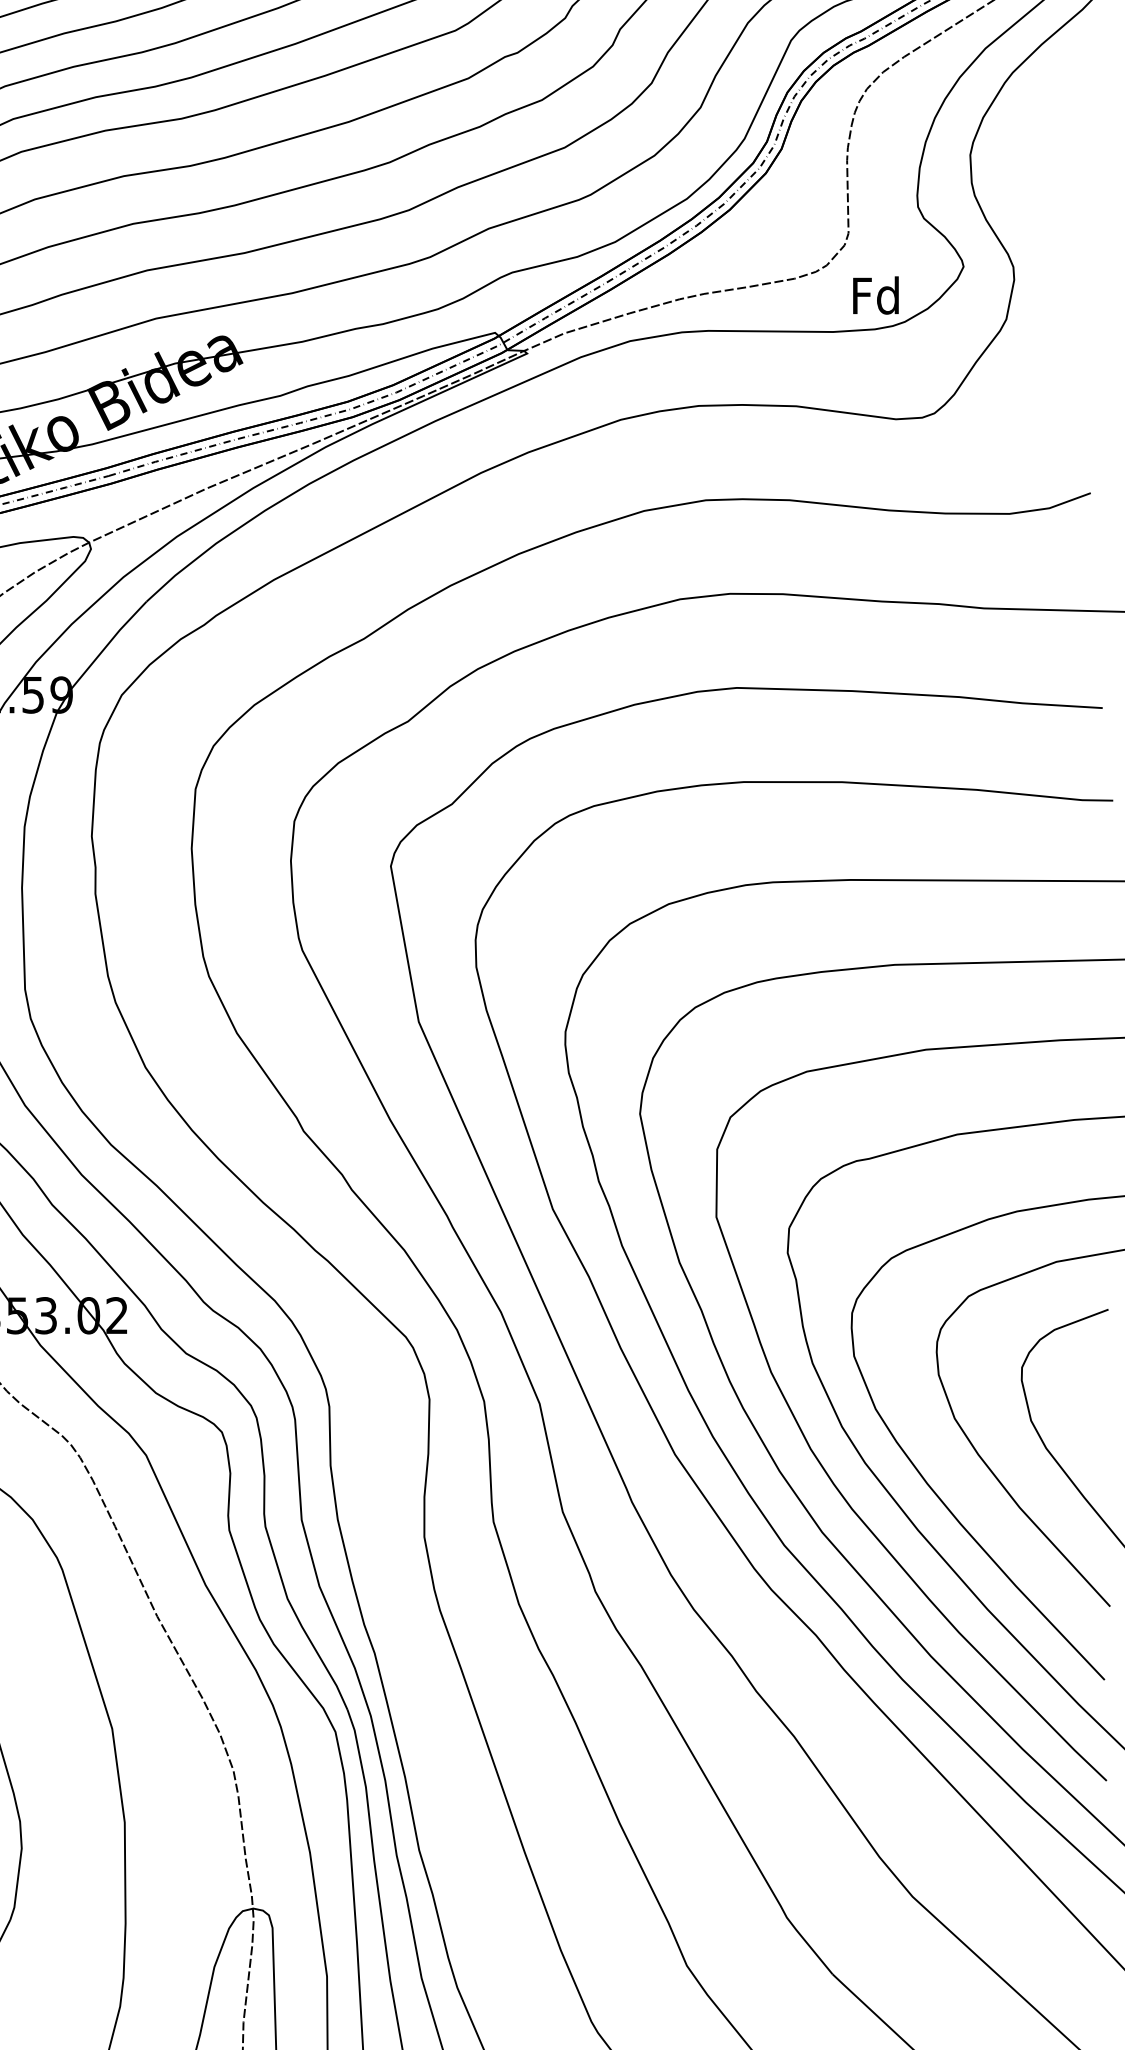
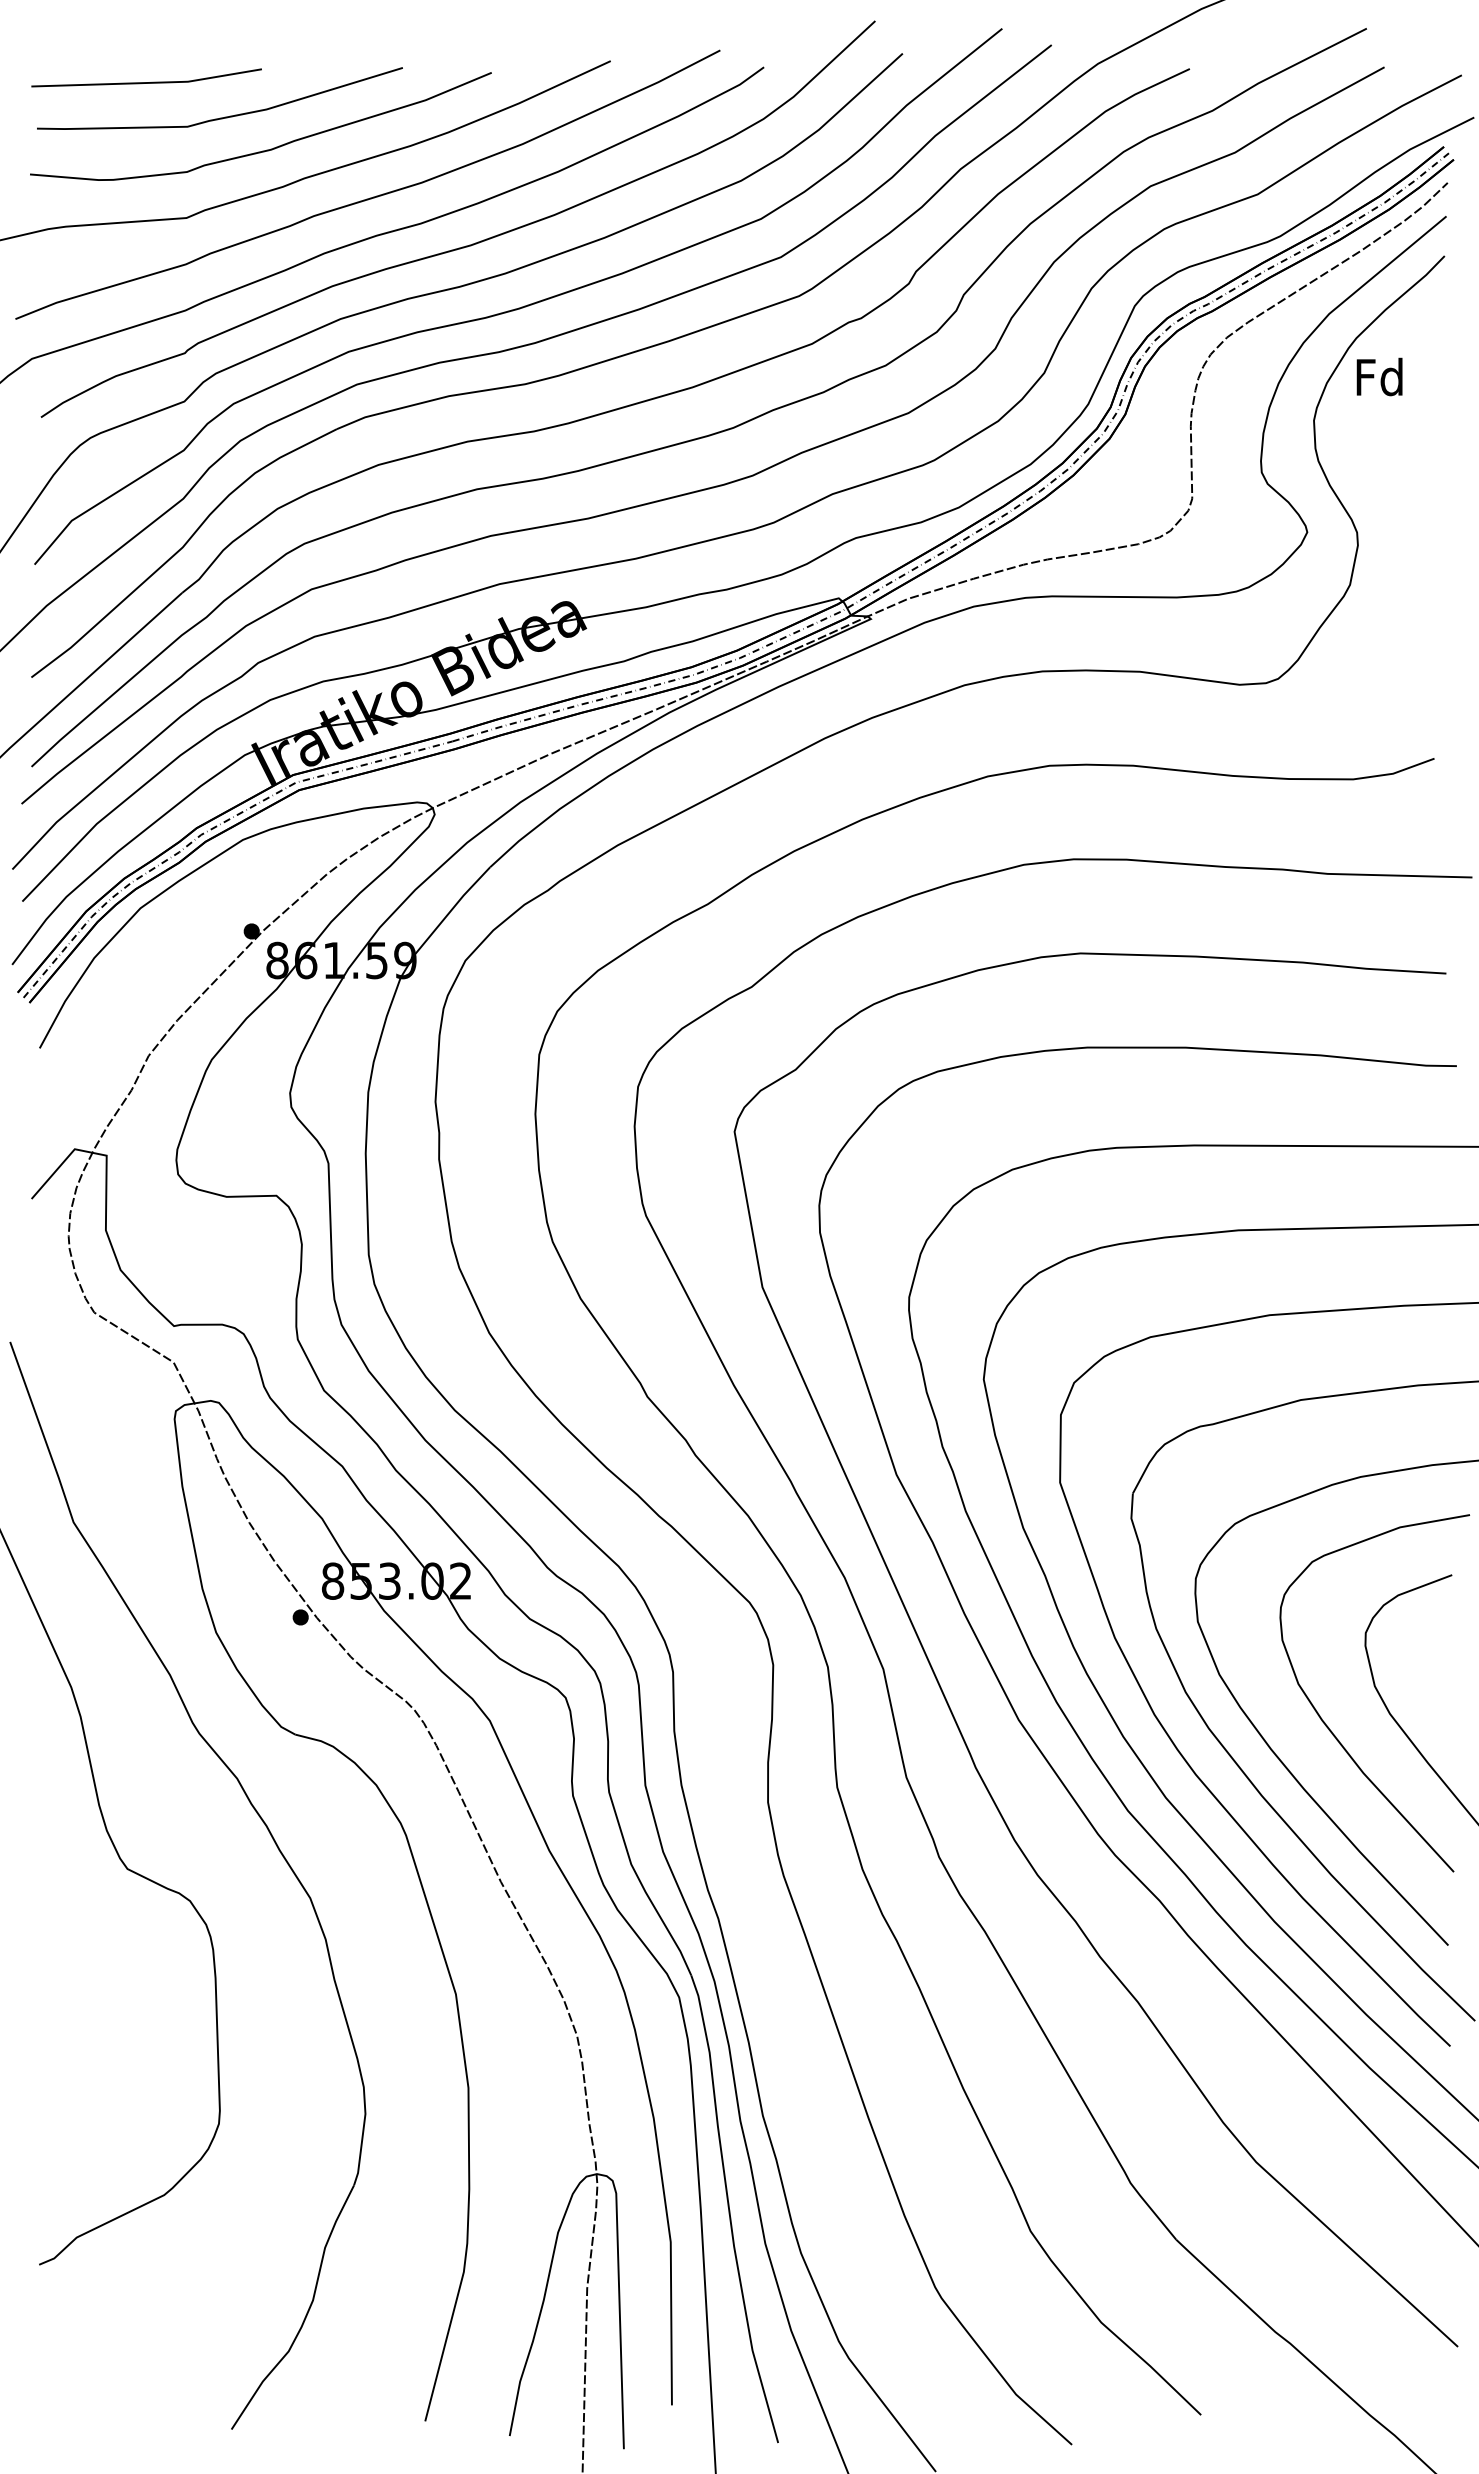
text: (875, 295) -> (1379, 376), moved

